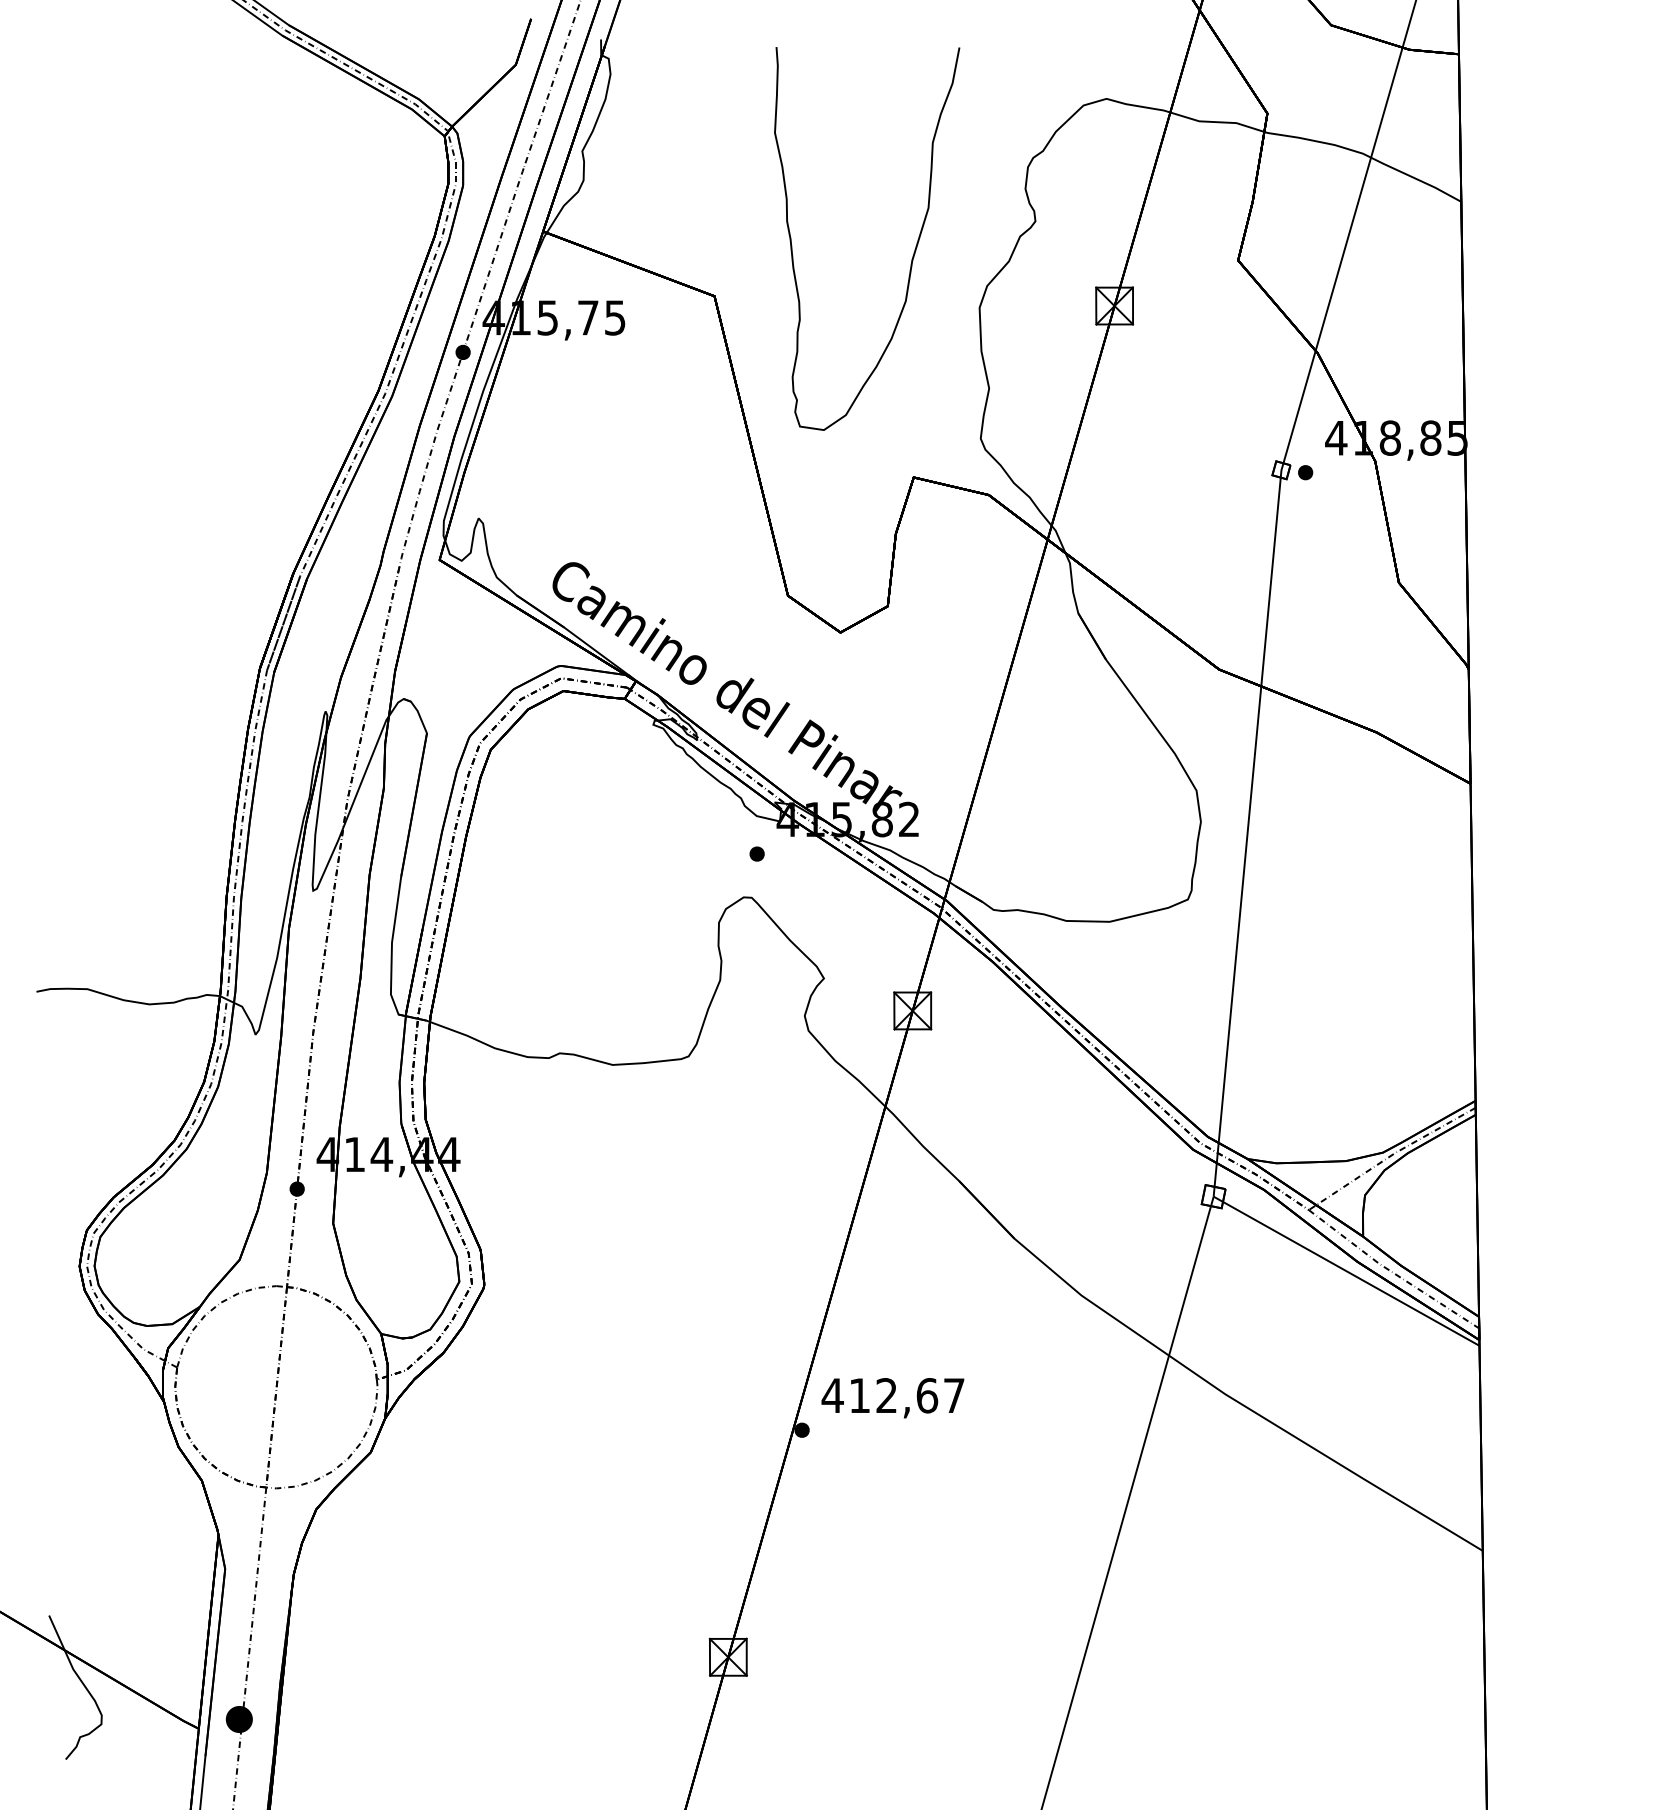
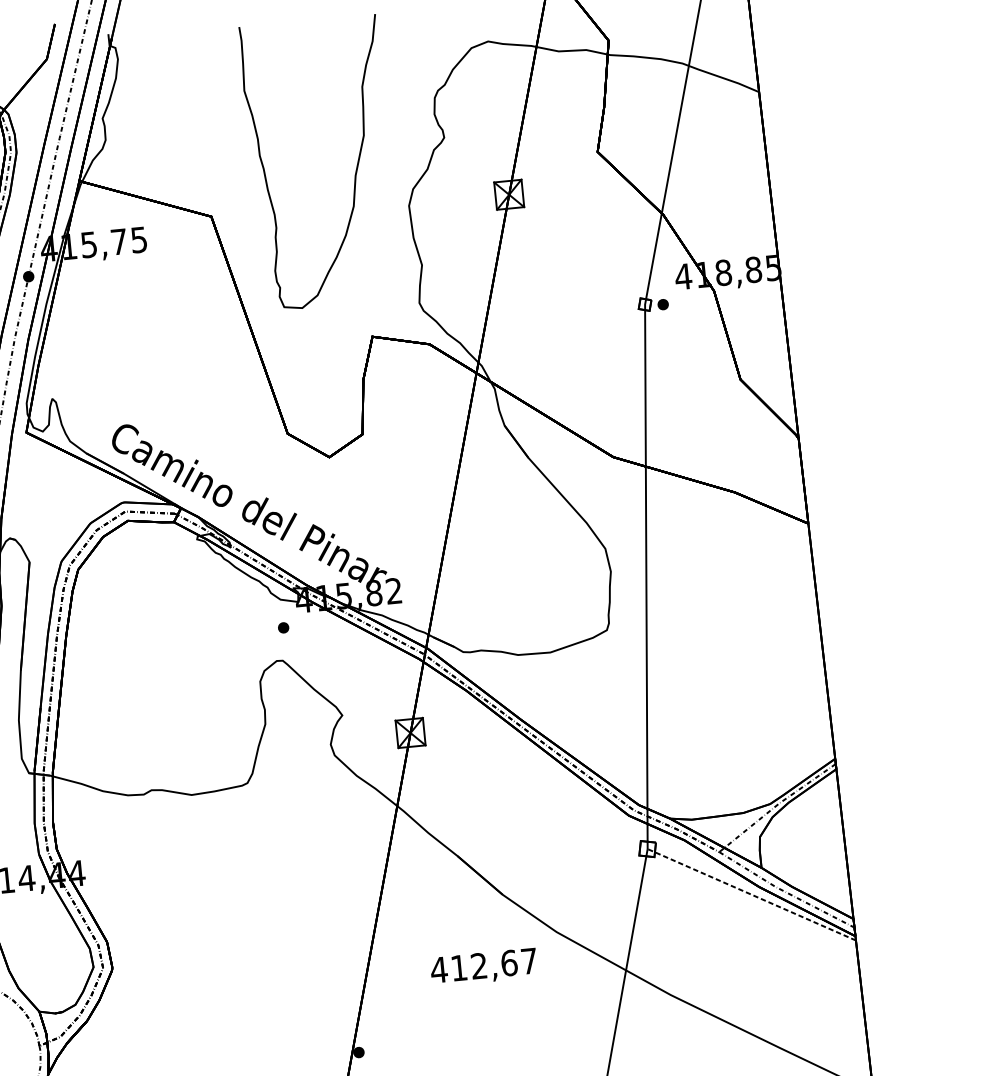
line: (1346, 1271) -> (751, 894), solid -> dashed
text: (892, 1398) -> (483, 967), moved

